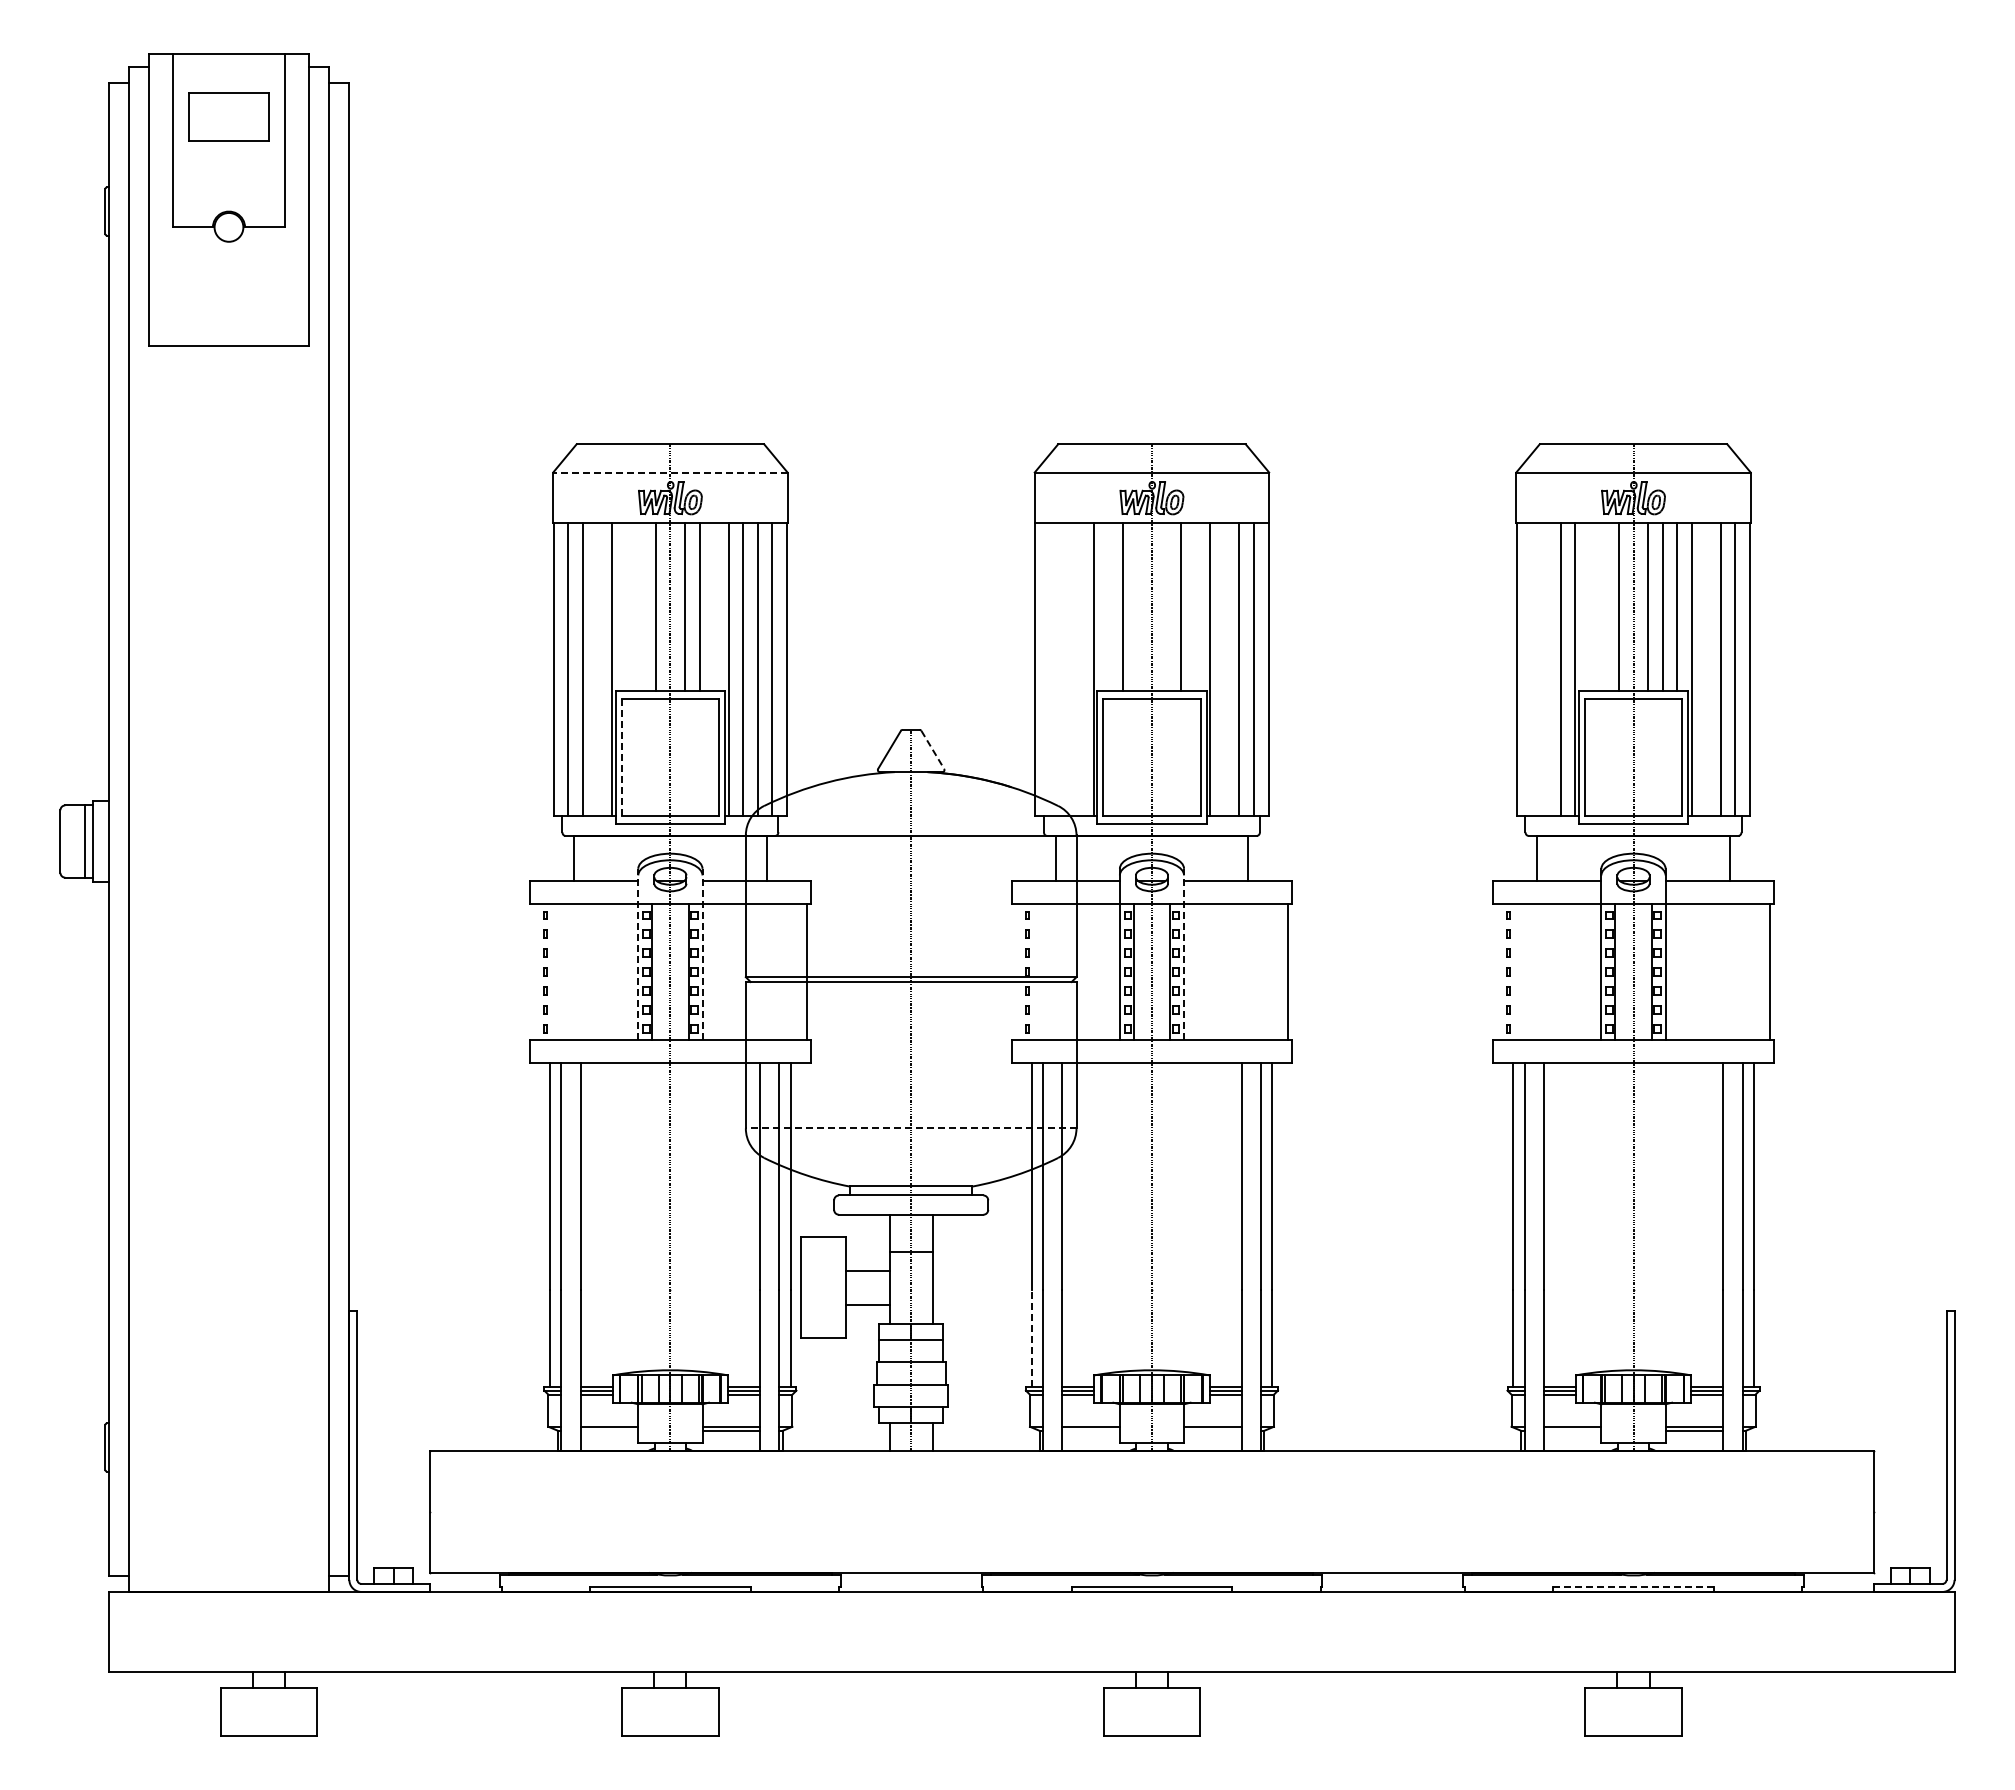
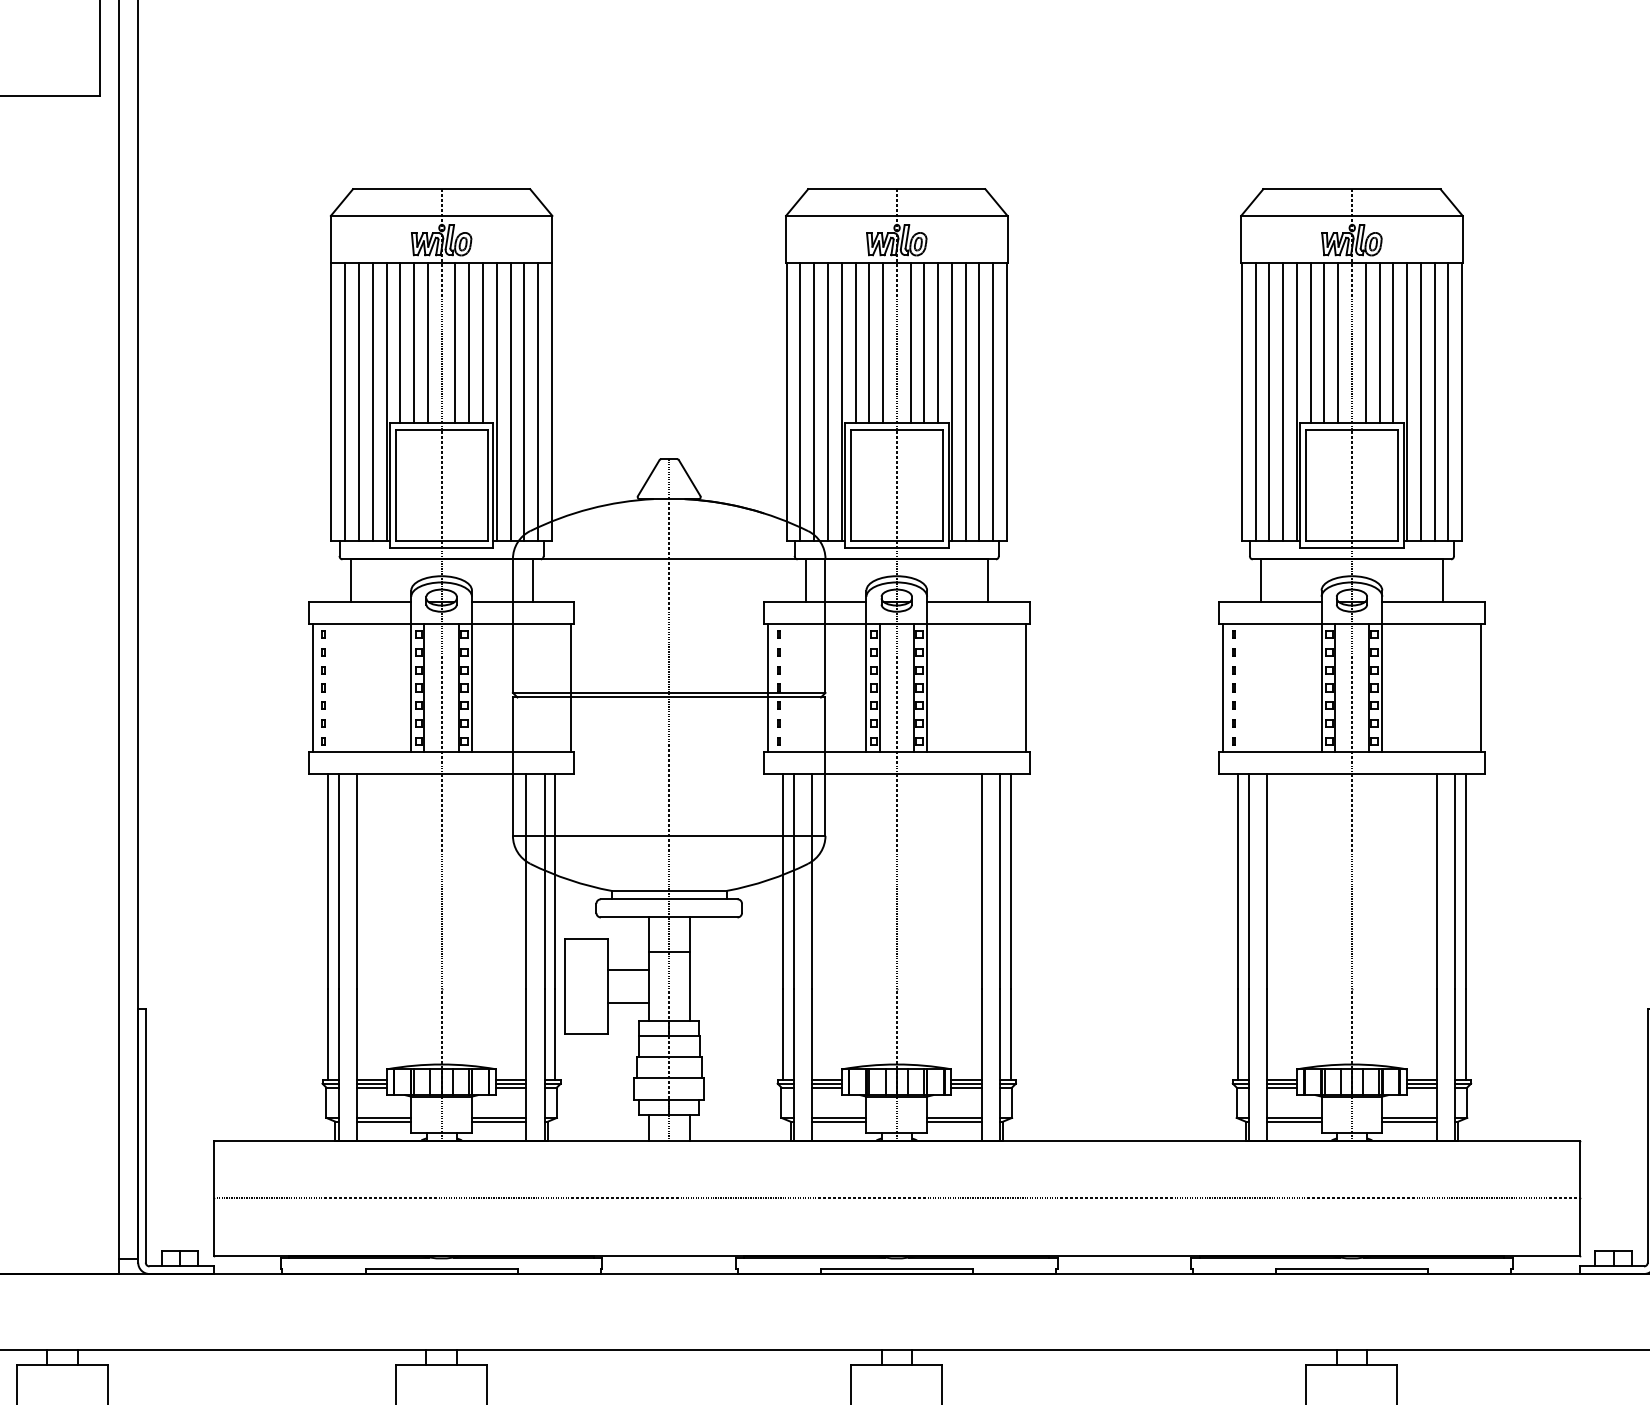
line: (669, 472) -> (440, 215), dashed -> solid
line: (626, 606) -> (400, 342), added
line: (641, 606) -> (414, 342), added
line: (714, 606) -> (483, 342), added
line: (1108, 606) -> (855, 342), added
line: (1137, 606) -> (883, 342), added
line: (1166, 606) -> (910, 342), added
line: (1195, 606) -> (937, 342), added
line: (1589, 606) -> (1310, 342), added
line: (1604, 606) -> (1324, 342), added
line: (597, 669) -> (372, 402), added
line: (1050, 669) -> (800, 402), added
line: (1064, 669) -> (814, 402), added
line: (1079, 669) -> (828, 402), added
line: (1224, 669) -> (965, 402), added
line: (1531, 669) -> (1255, 402), added
line: (1546, 669) -> (1269, 402), added
line: (1706, 669) -> (1420, 402), added
line: (933, 750) -> (690, 478), dashed -> solid
line: (621, 757) -> (395, 485), dashed -> solid
line: (638, 954) -> (411, 671), dashed -> solid
line: (702, 954) -> (471, 671), dashed -> solid
line: (1184, 954) -> (927, 671), dashed -> solid
line: (533, 971) -> (312, 687), added
line: (1015, 971) -> (767, 687), added
line: (1497, 971) -> (1223, 687), added
line: (910, 1128) -> (668, 835), dashed -> solid
line: (1031, 1337) -> (782, 1033), dashed -> solid
line: (609, 1430) -> (384, 1121), added
line: (1090, 1430) -> (838, 1121), added
line: (1212, 1430) -> (954, 1121), added
line: (1572, 1430) -> (1294, 1121), added
line: (1151, 1511) -> (896, 1197), added
line: (1634, 1587) -> (1352, 1269), dashed -> solid

